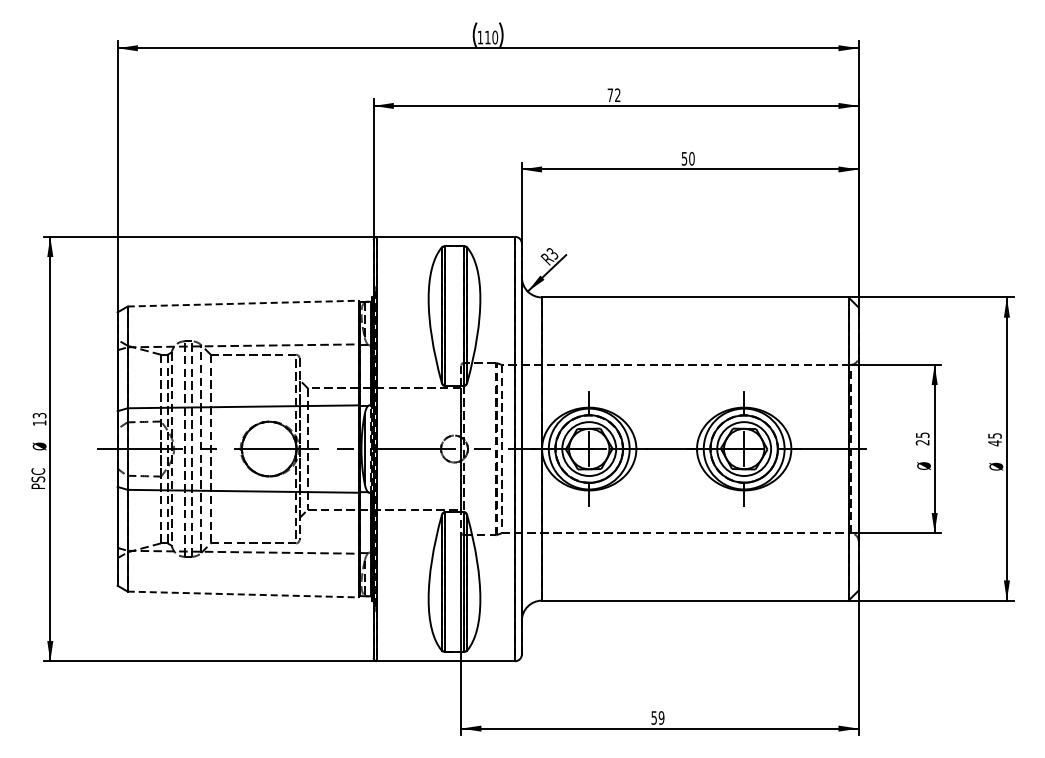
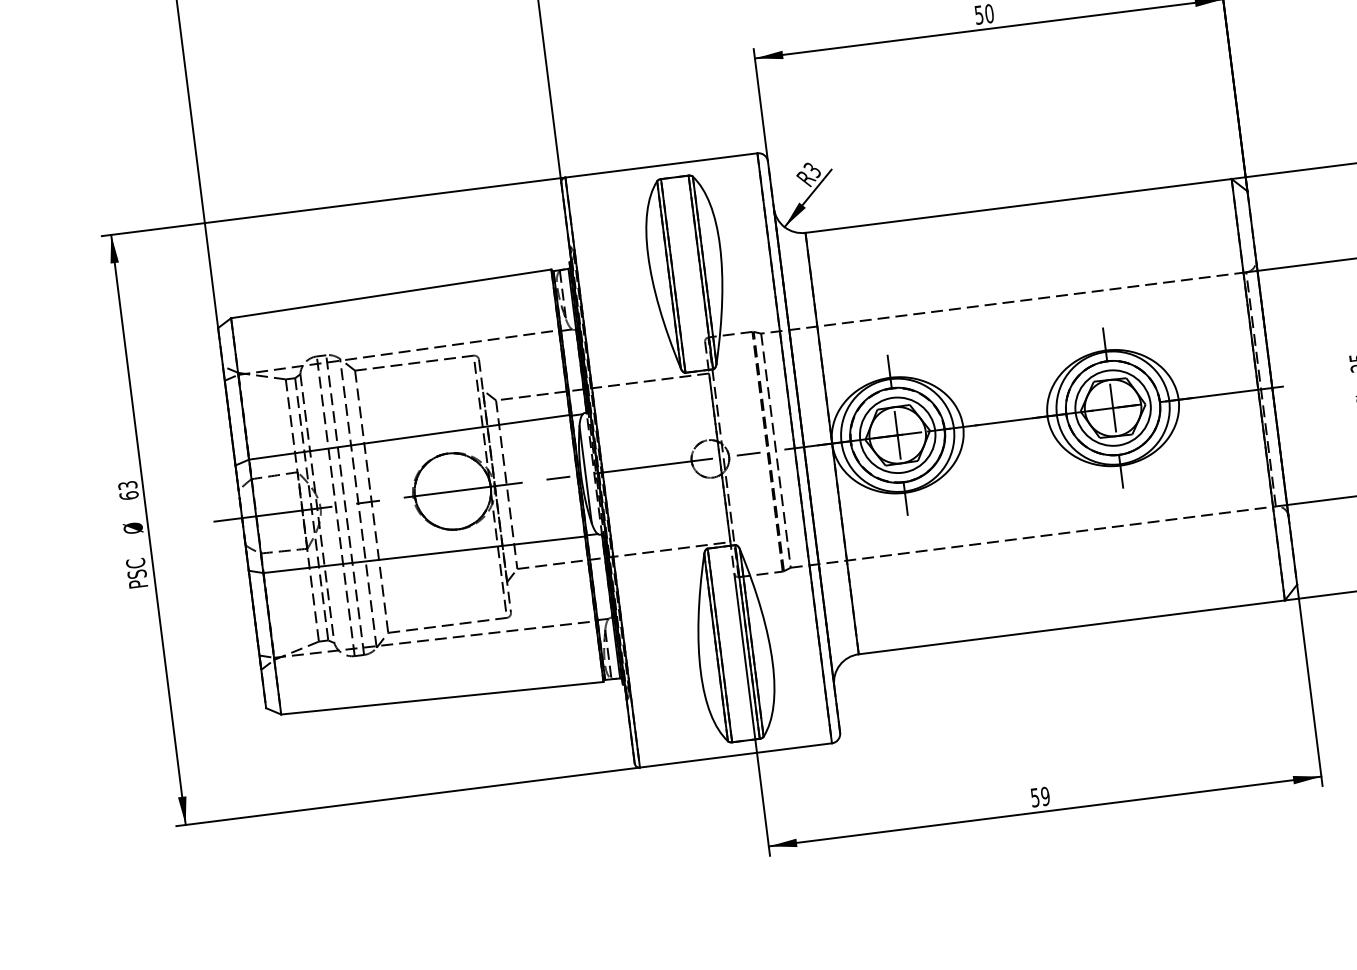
line: (243, 303) -> (391, 293), dashed -> solid
text: (39, 422) -> (128, 494), 13 -> 63
line: (243, 594) -> (442, 698), dashed -> solid

